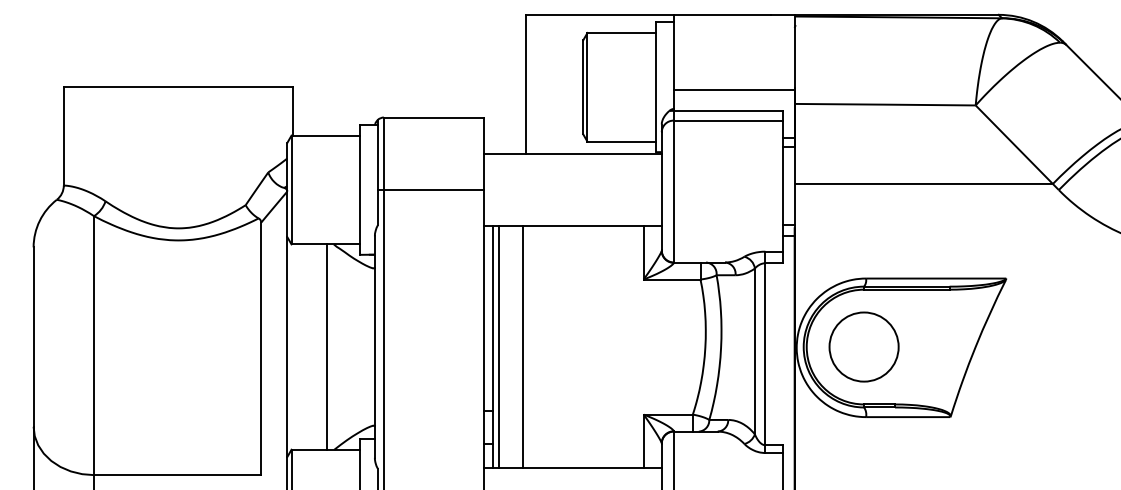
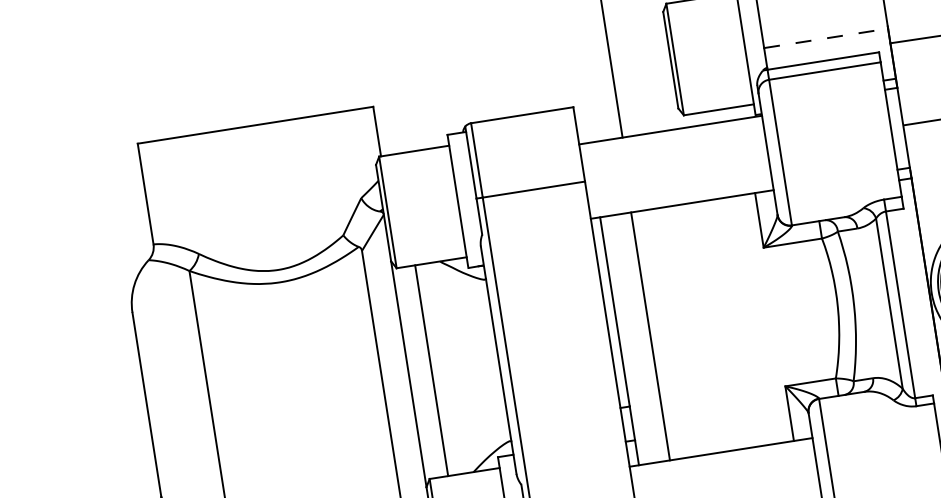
line: (734, 89) -> (826, 38), solid -> dashed
line: (326, 346) -> (431, 370), moved
line: (498, 347) -> (625, 340), removed

